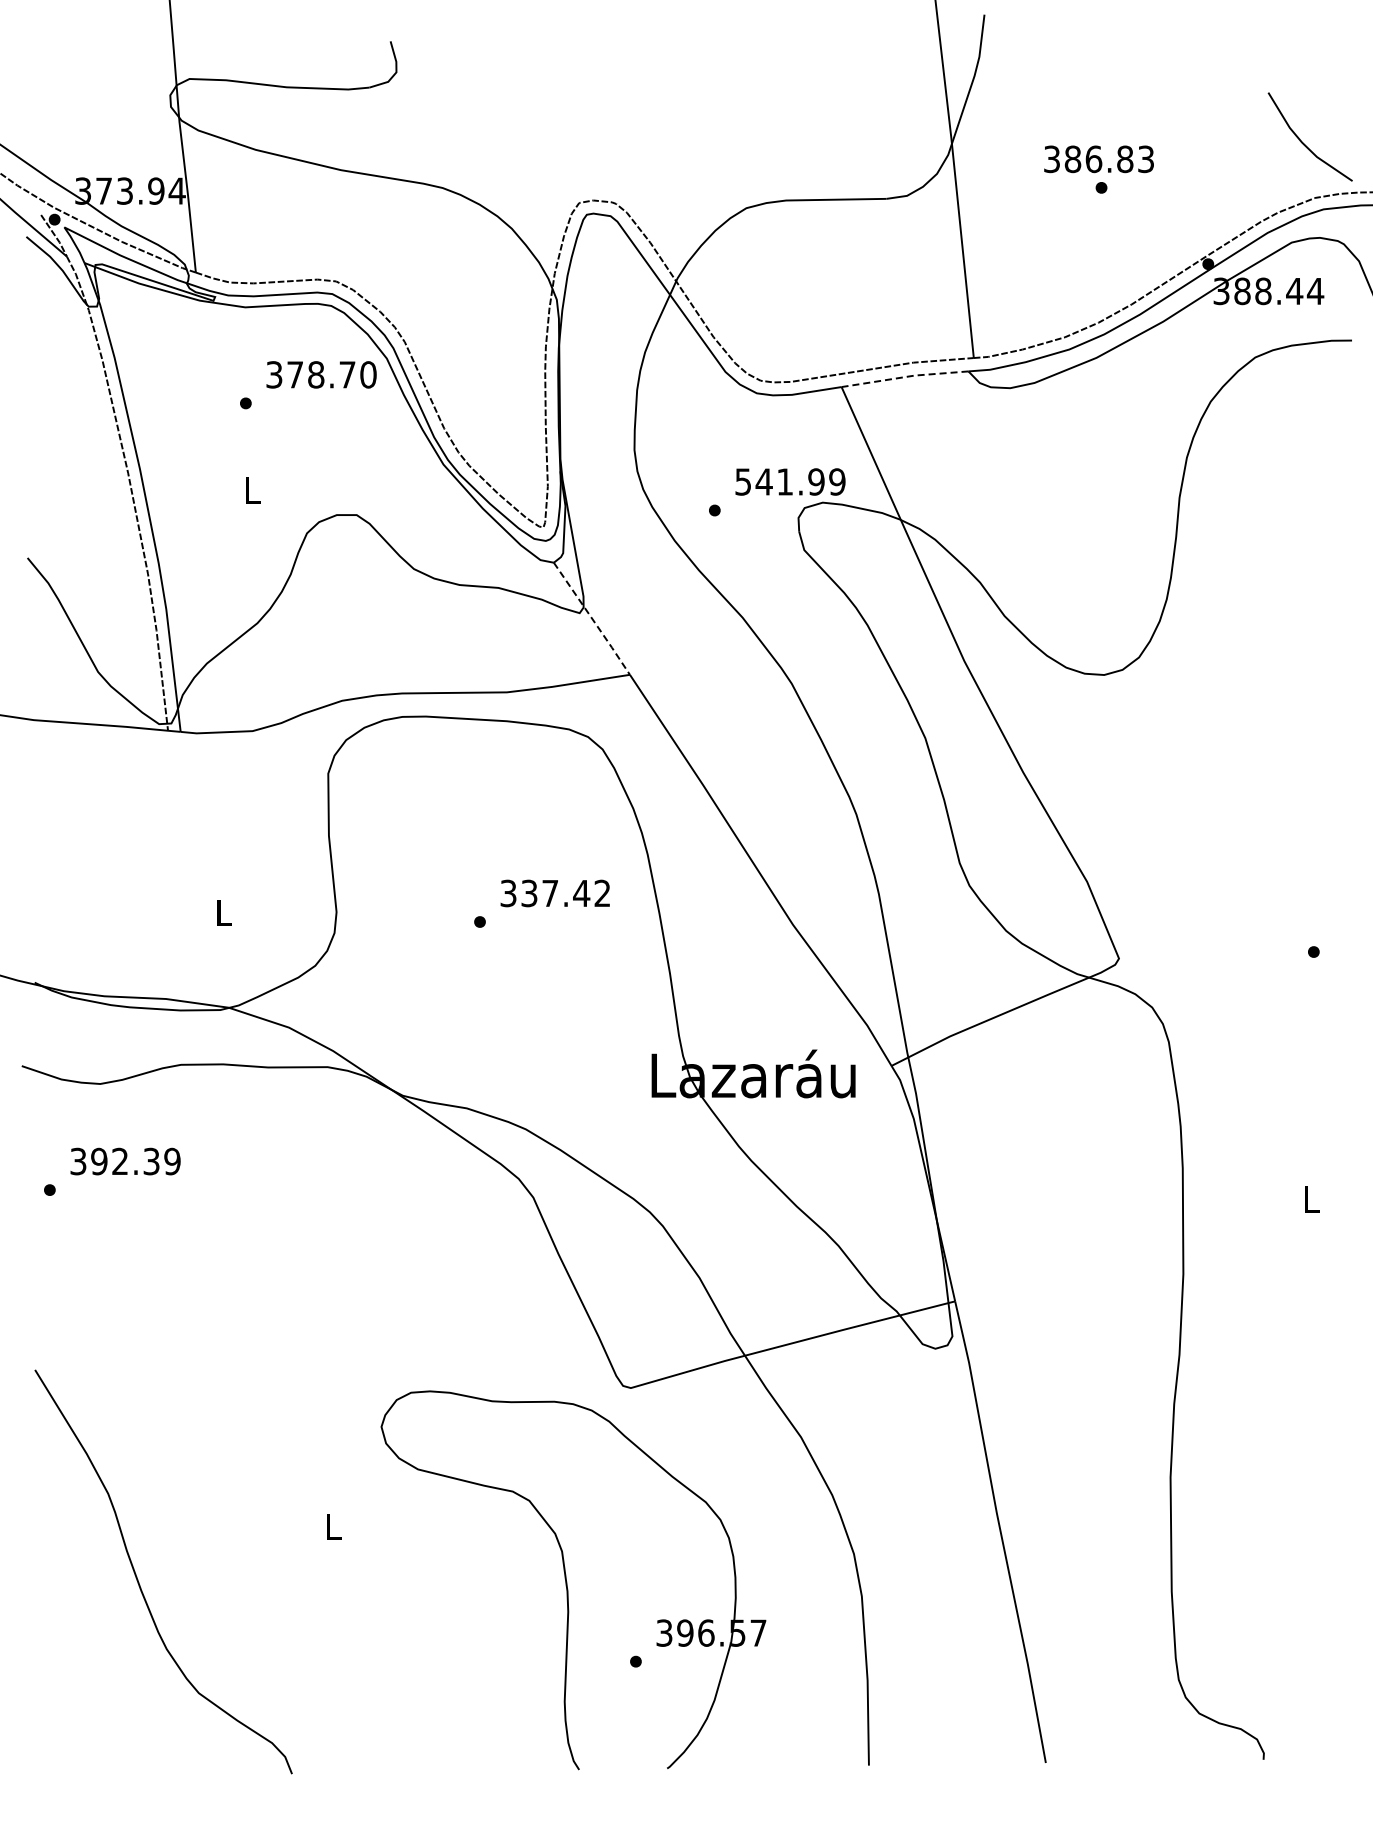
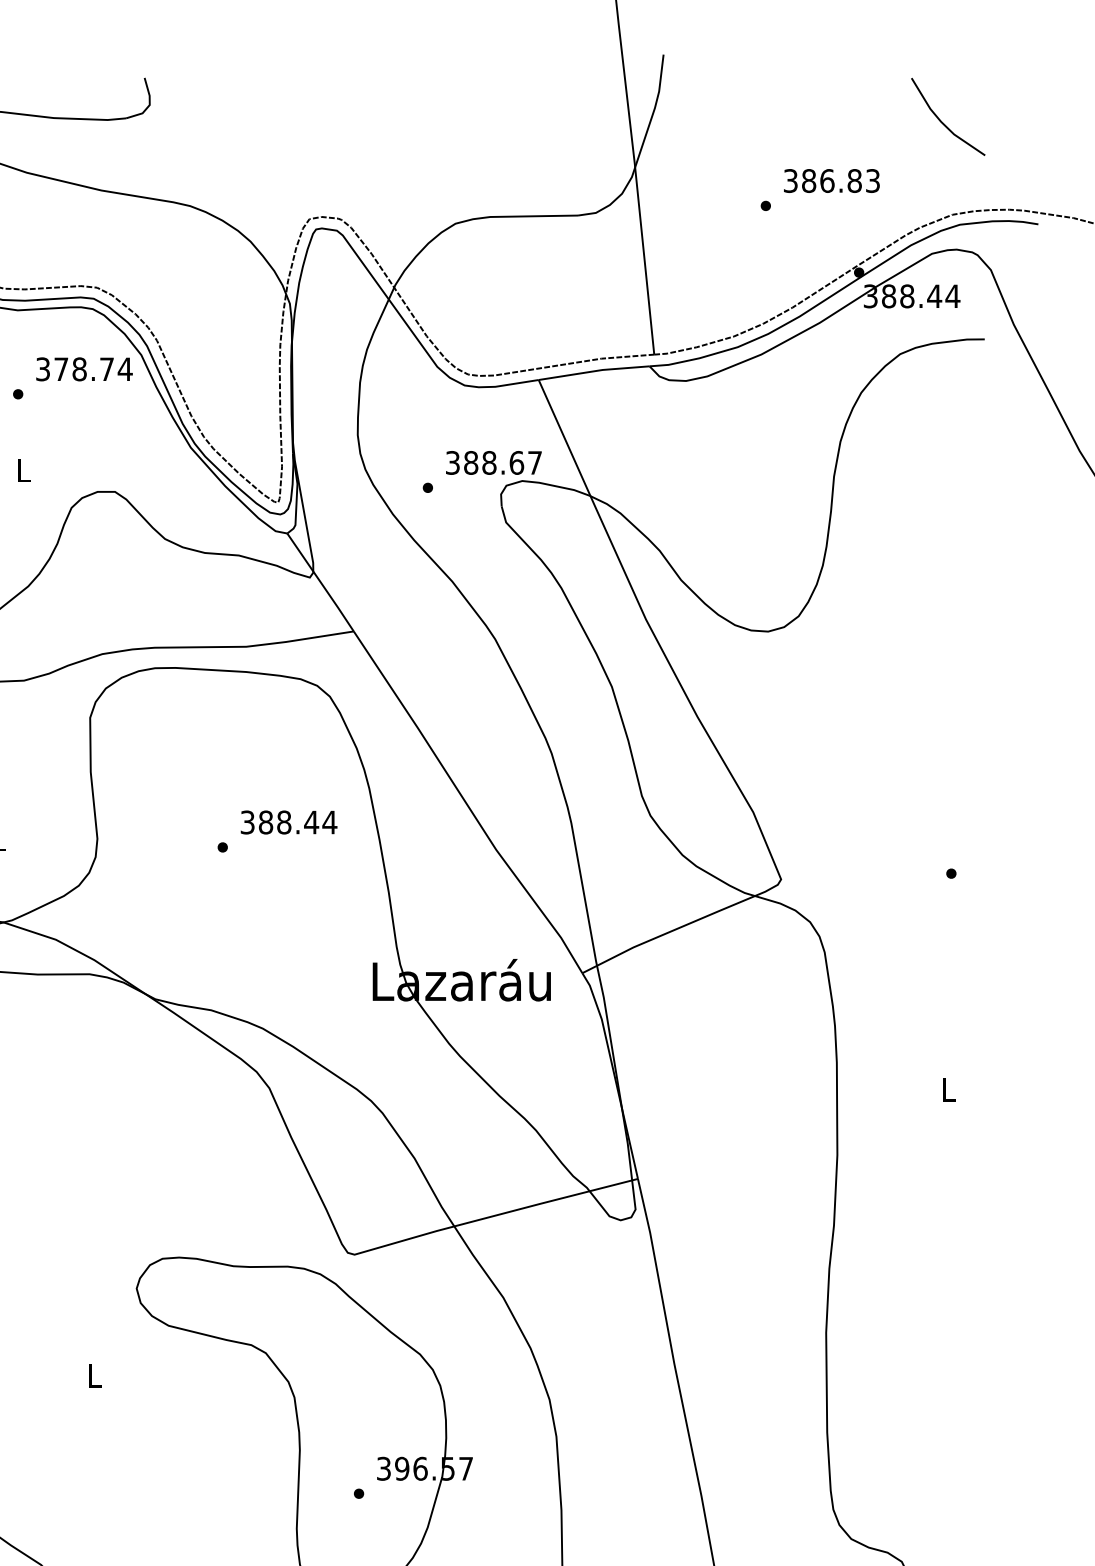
line: (1303, 142) -> (942, 121), moved
text: (1098, 159) -> (831, 181), moved
text: (368, 374) -> (125, 369), 378.70 -> 378.74
line: (905, 377) -> (594, 371), dashed -> solid
text: (790, 481) -> (494, 462), 541.99 -> 388.67
line: (592, 619) -> (321, 583), dashed -> solid
text: (566, 893) -> (298, 822), 337.42 -> 388.44

